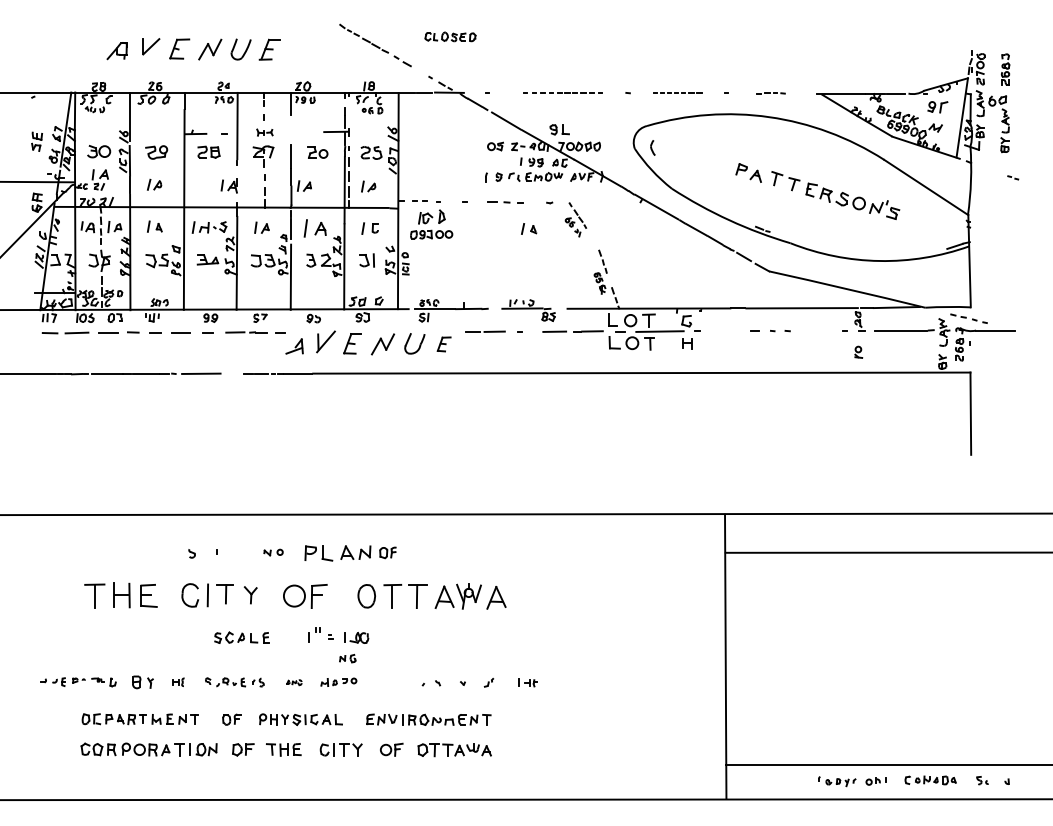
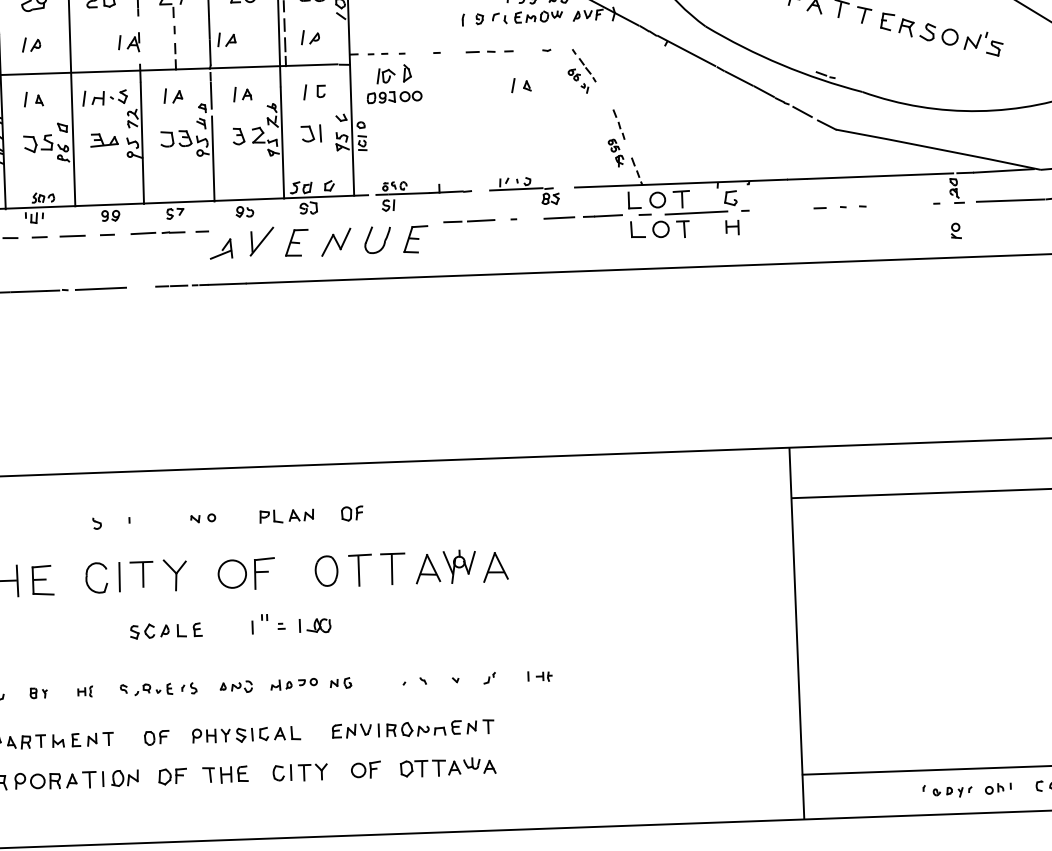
part: (314, 228) -> (241, 94), size x0.62
part: (444, 344) -> (416, 239), size x1.43
part: (337, 552) -> (286, 515), size x0.62
part: (250, 594) -> (175, 574), size x1.43
part: (347, 658) -> (340, 683), moved
part: (142, 681) -> (38, 692), size x0.62
part: (294, 682) -> (236, 686), size x1.67

